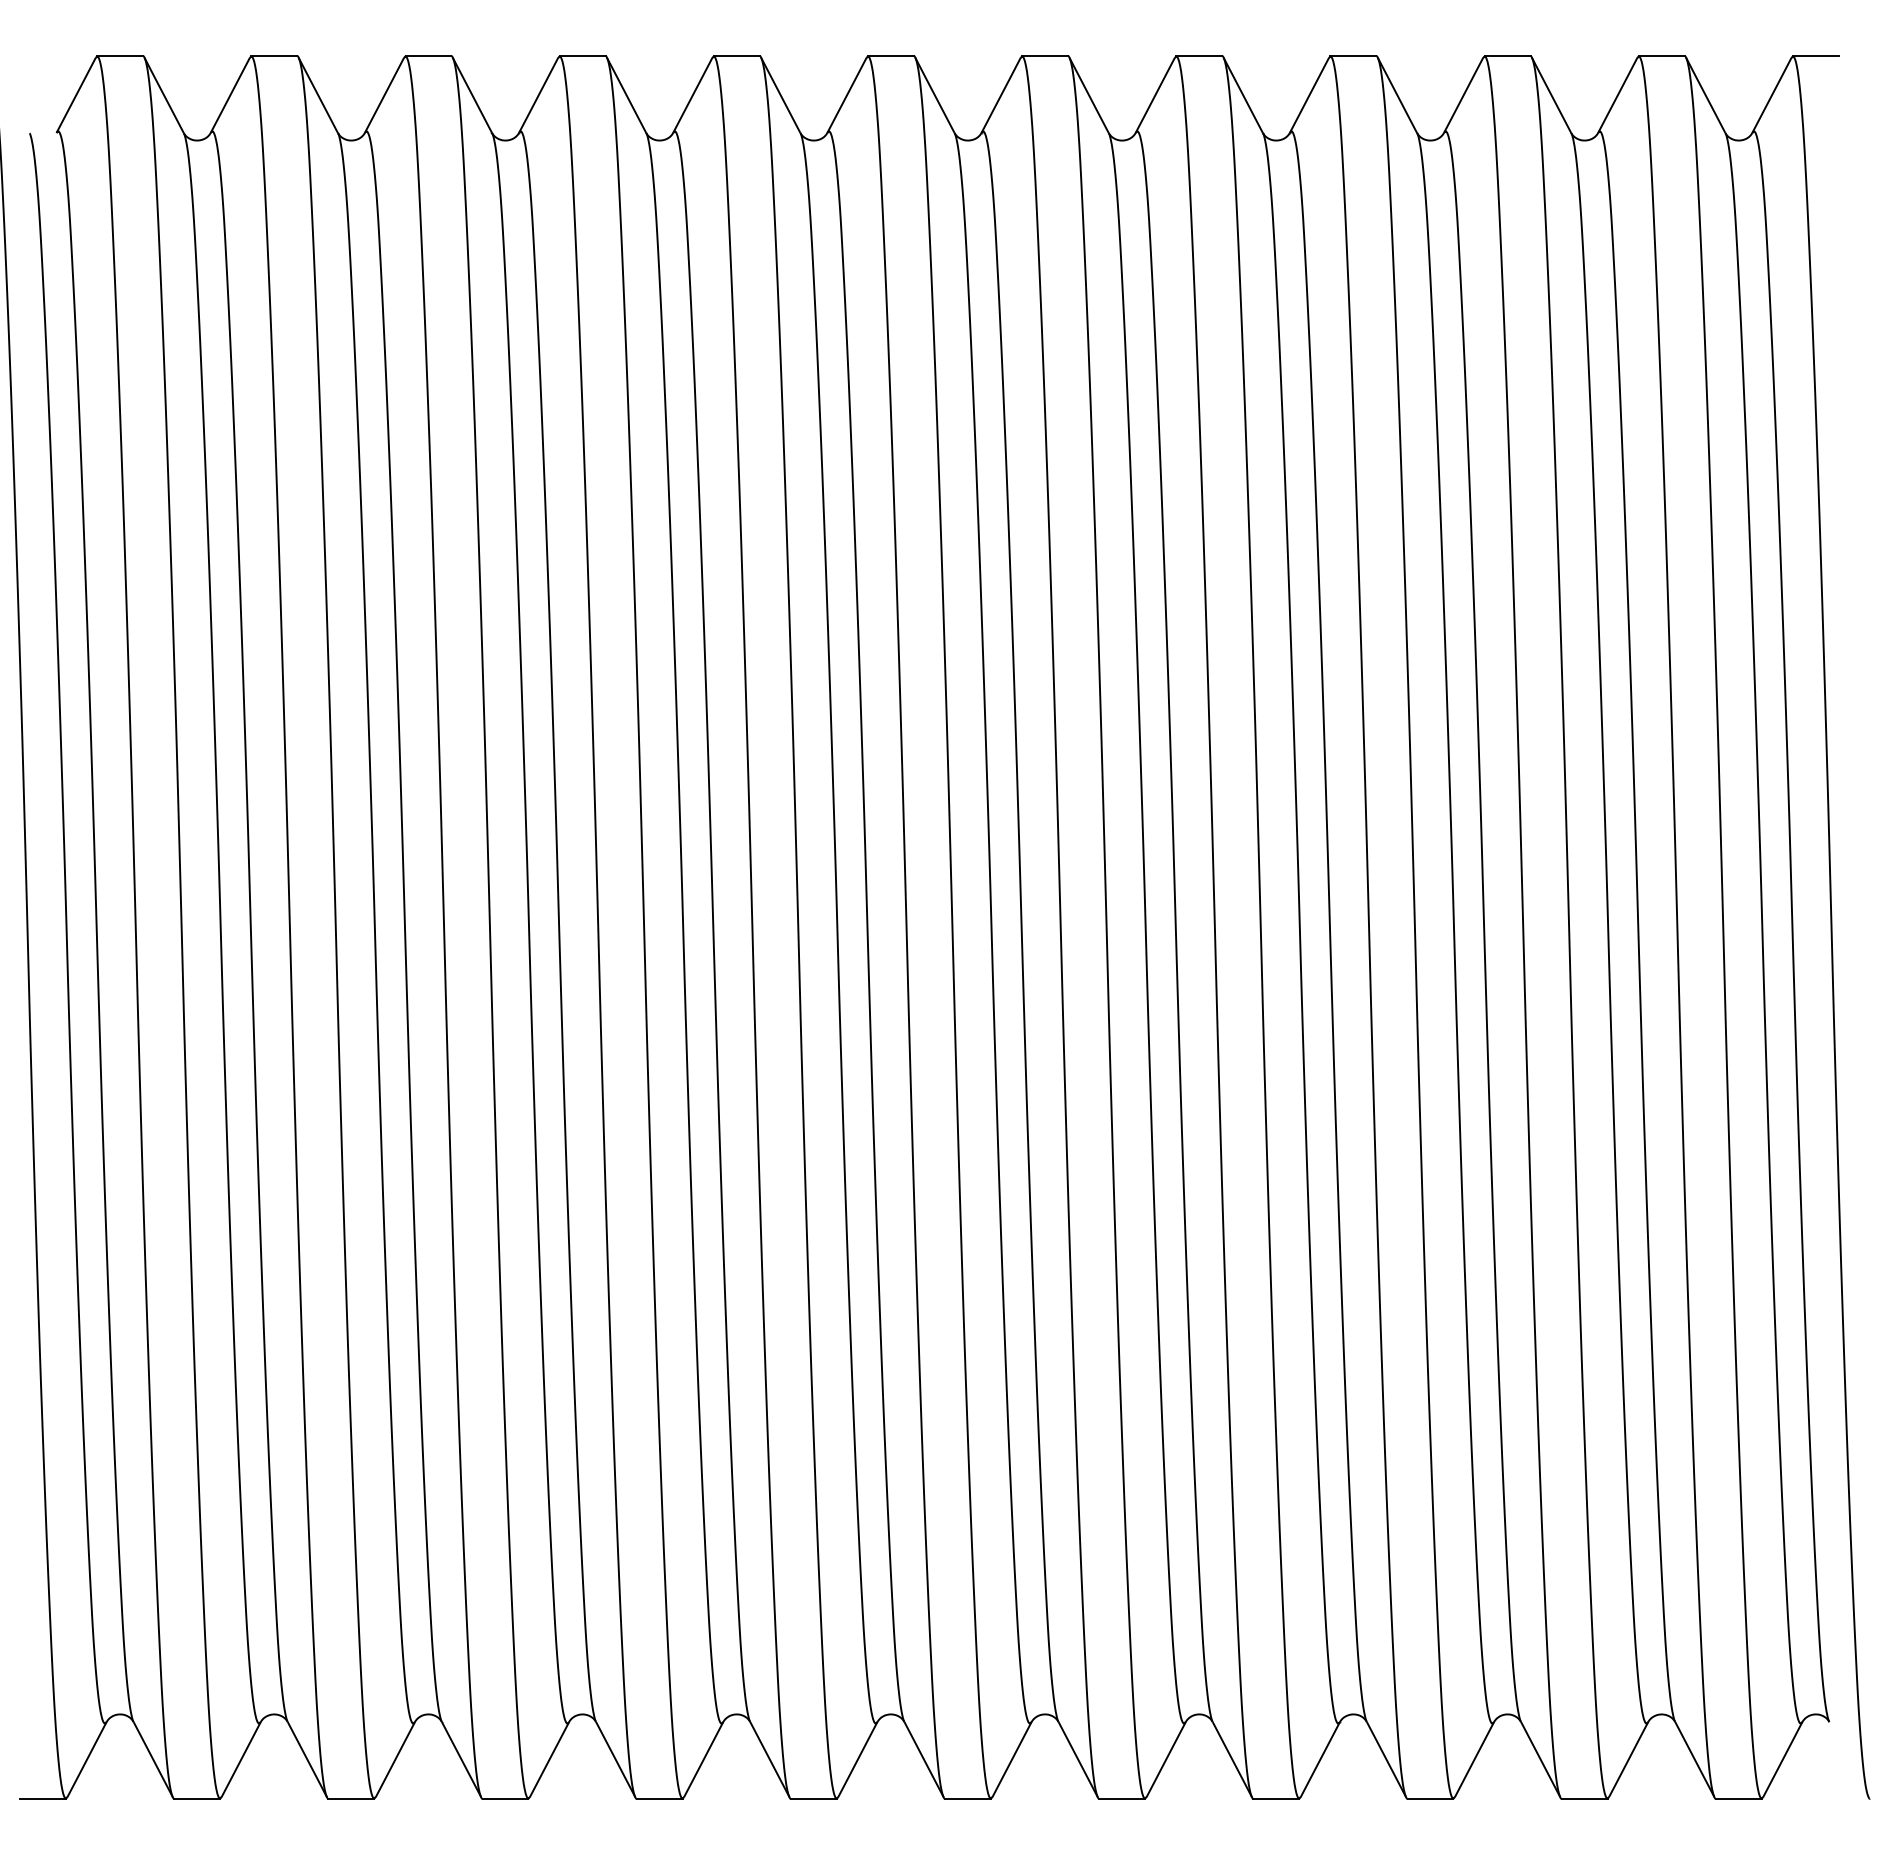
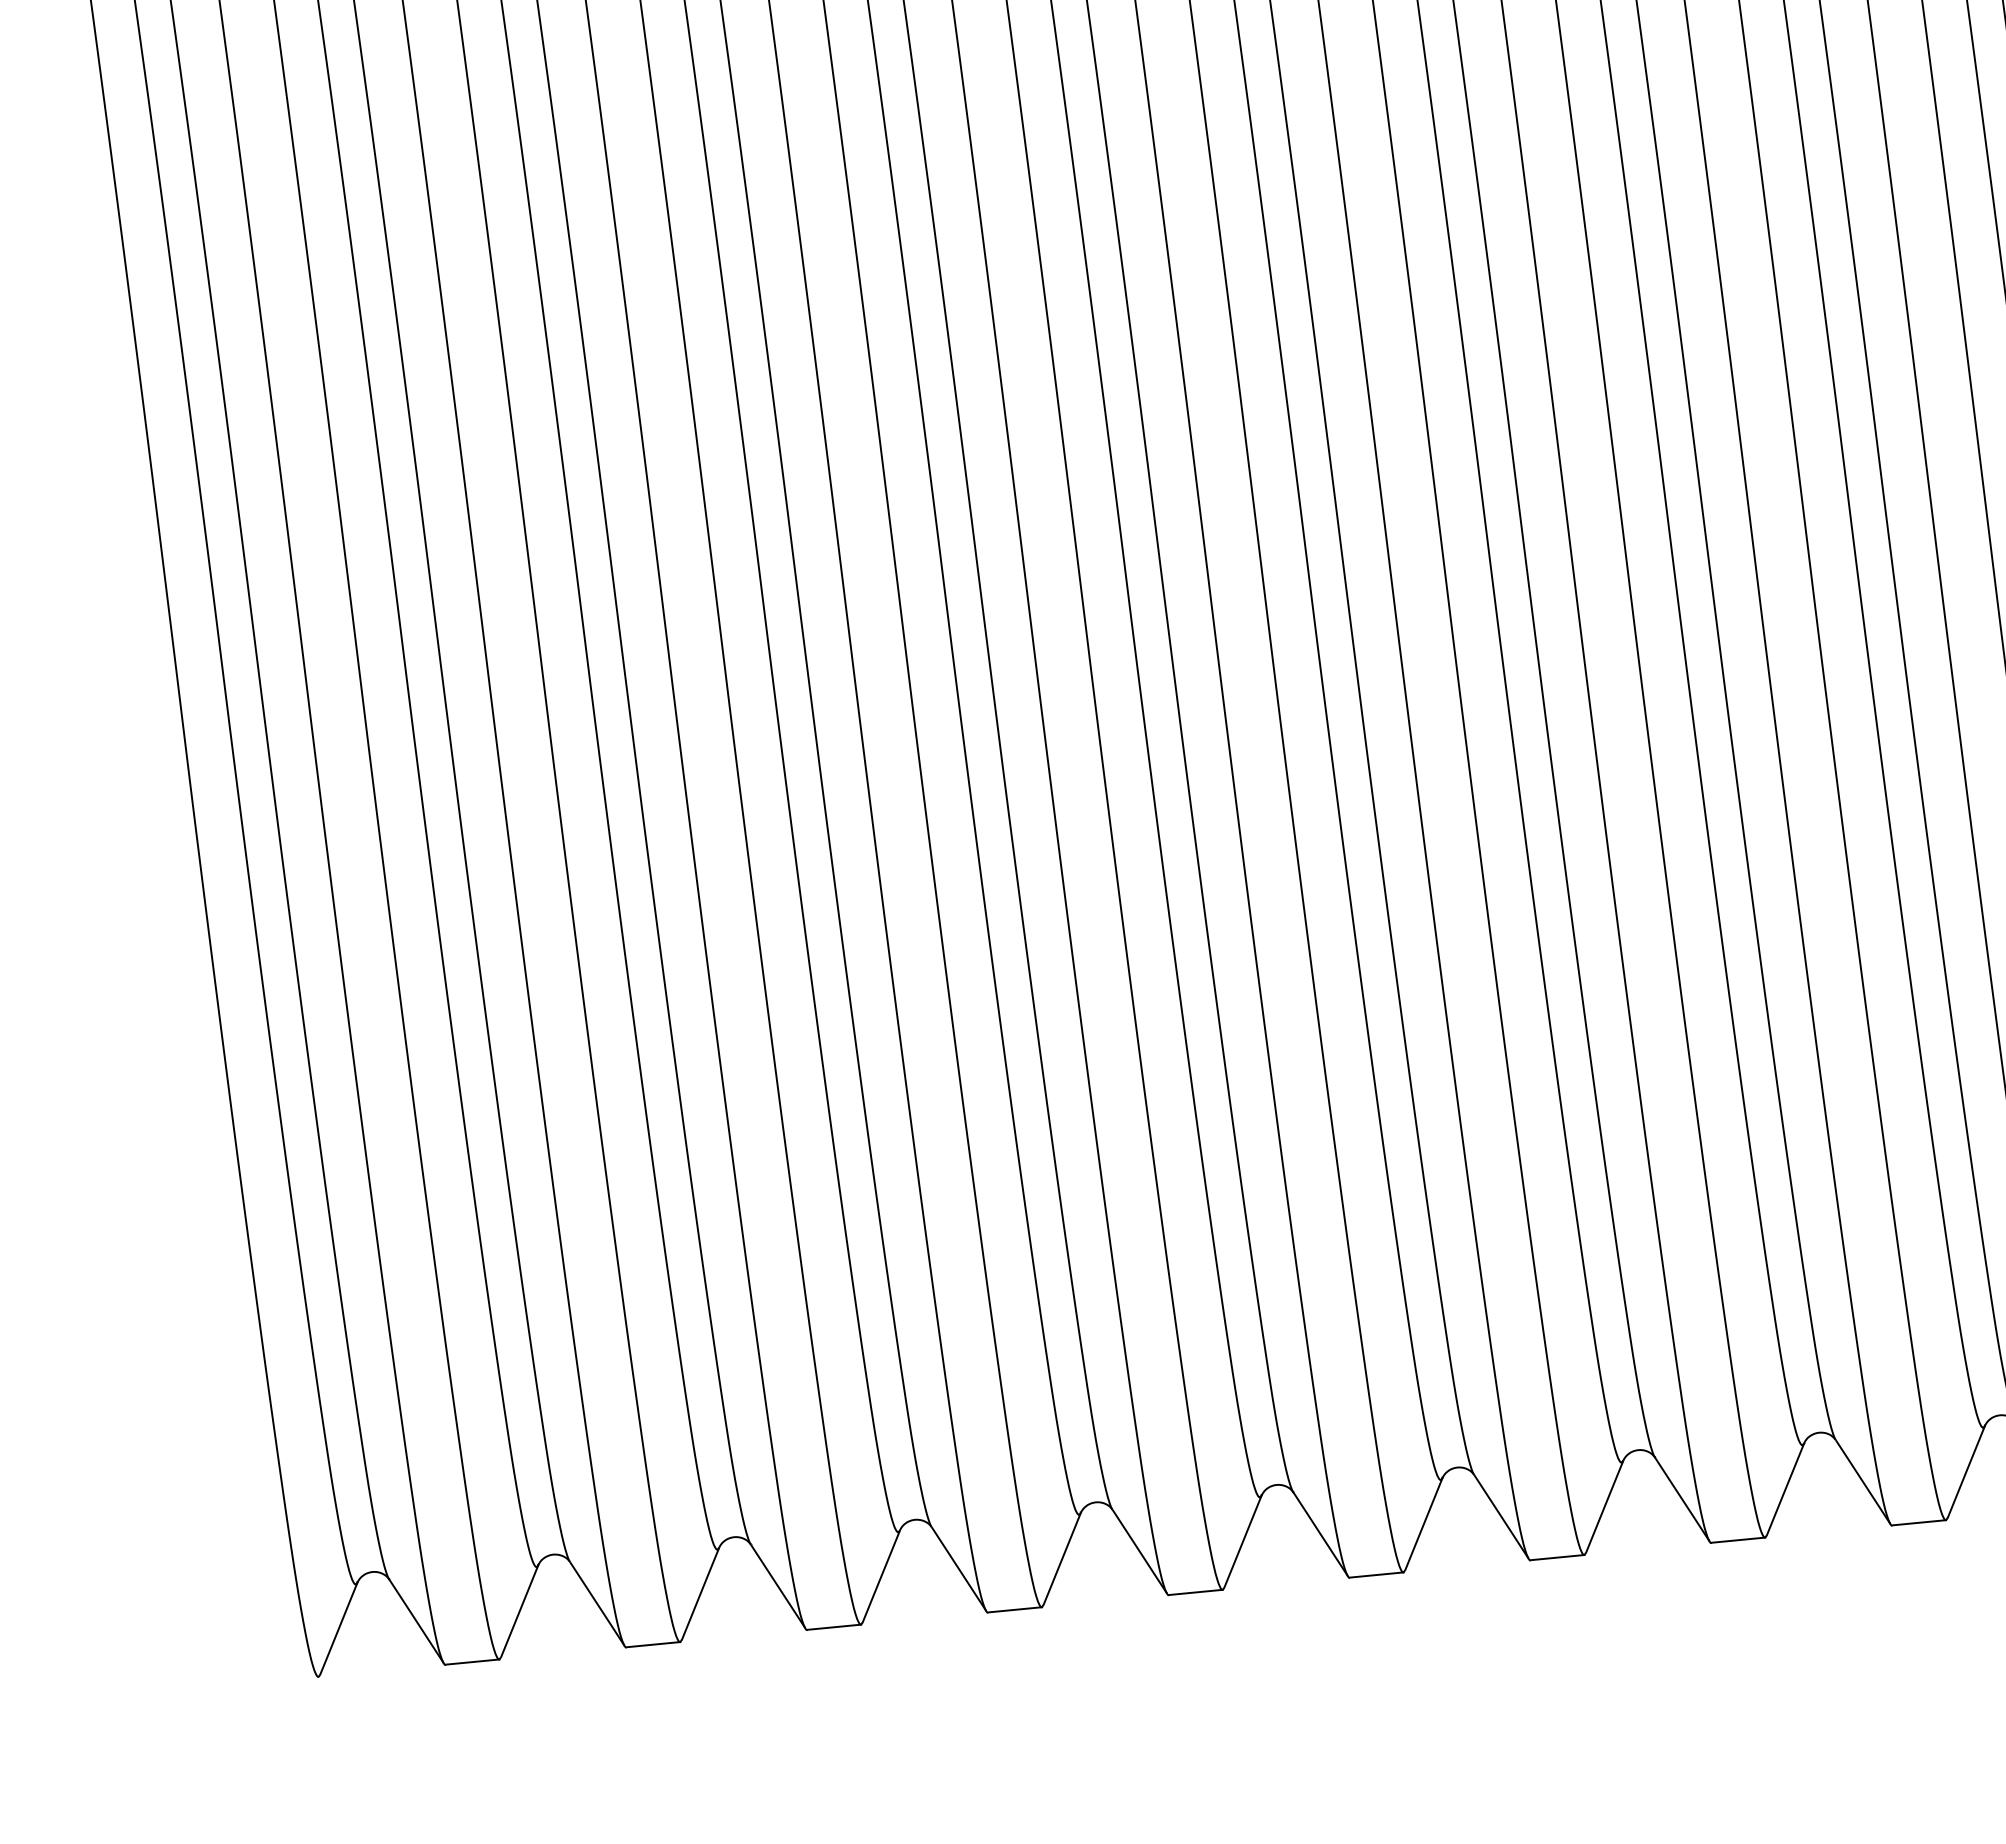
line: (43, 1798) -> (292, 1679), removed

